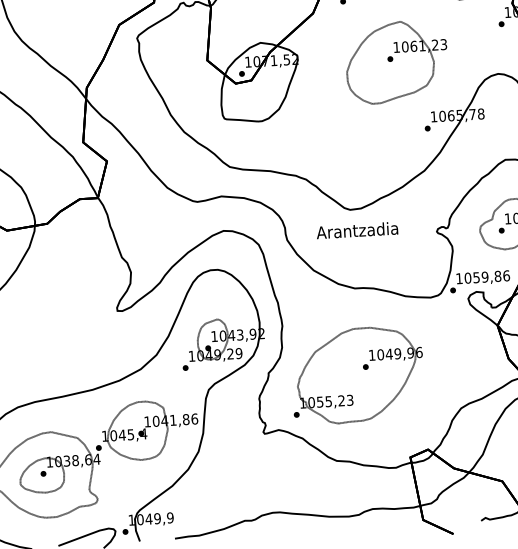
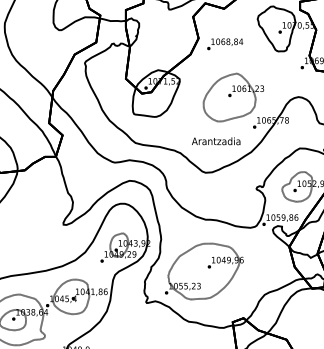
part: (394, 62) -> (232, 97), moved
text: (357, 230) -> (216, 141), moved

